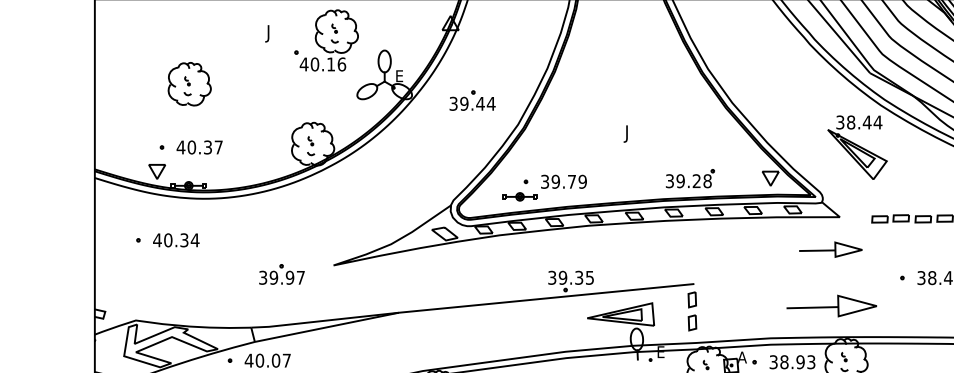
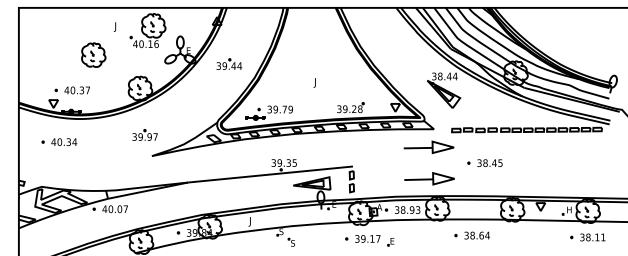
part: (189, 83) -> (93, 54), moved
part: (829, 249) -> (428, 147), size x1.43
part: (280, 273) -> (144, 134), moved

